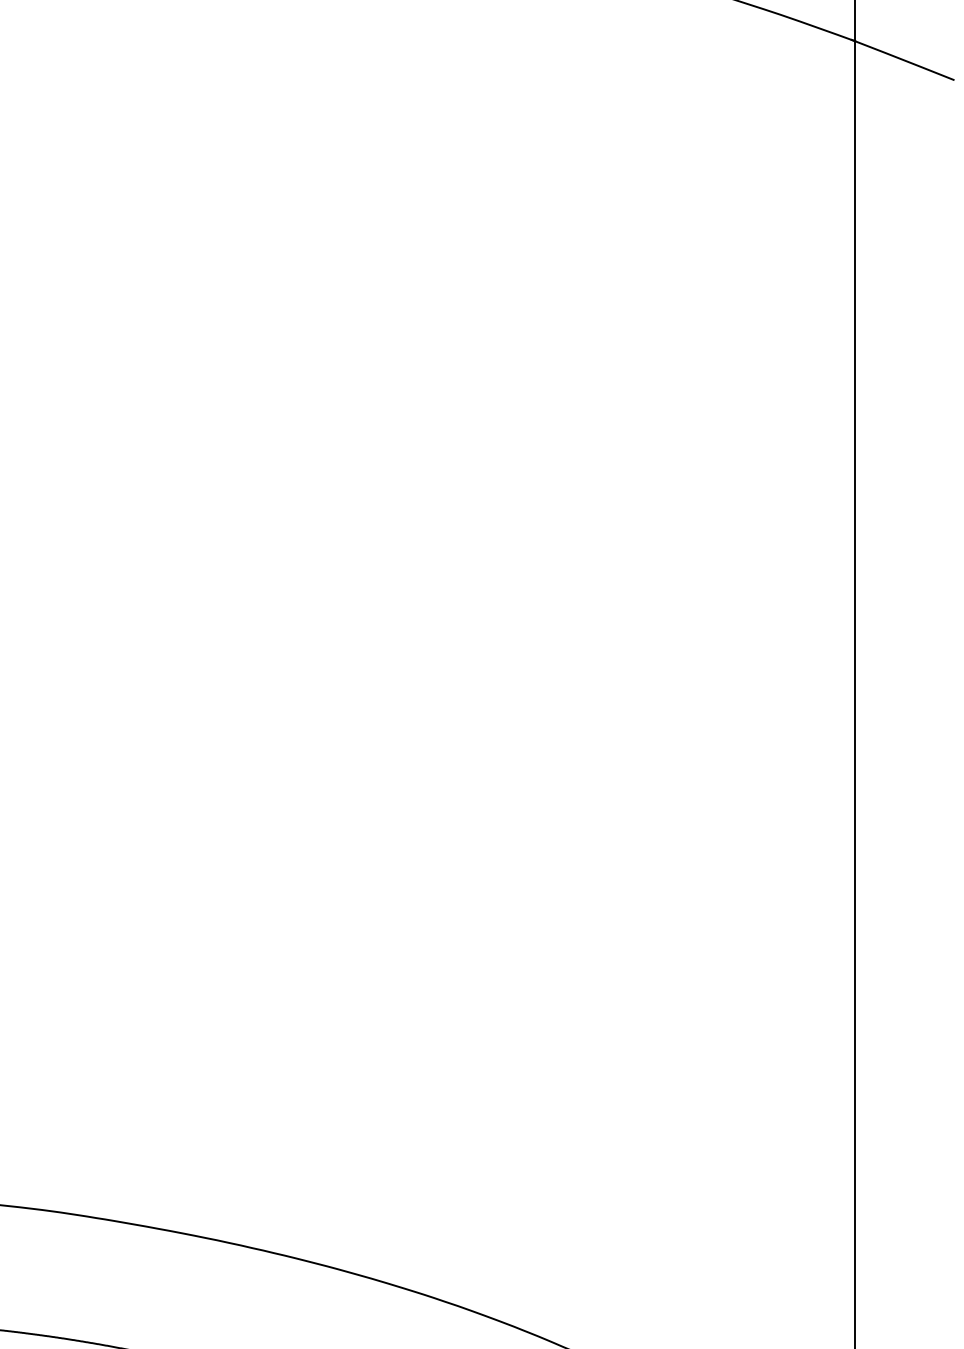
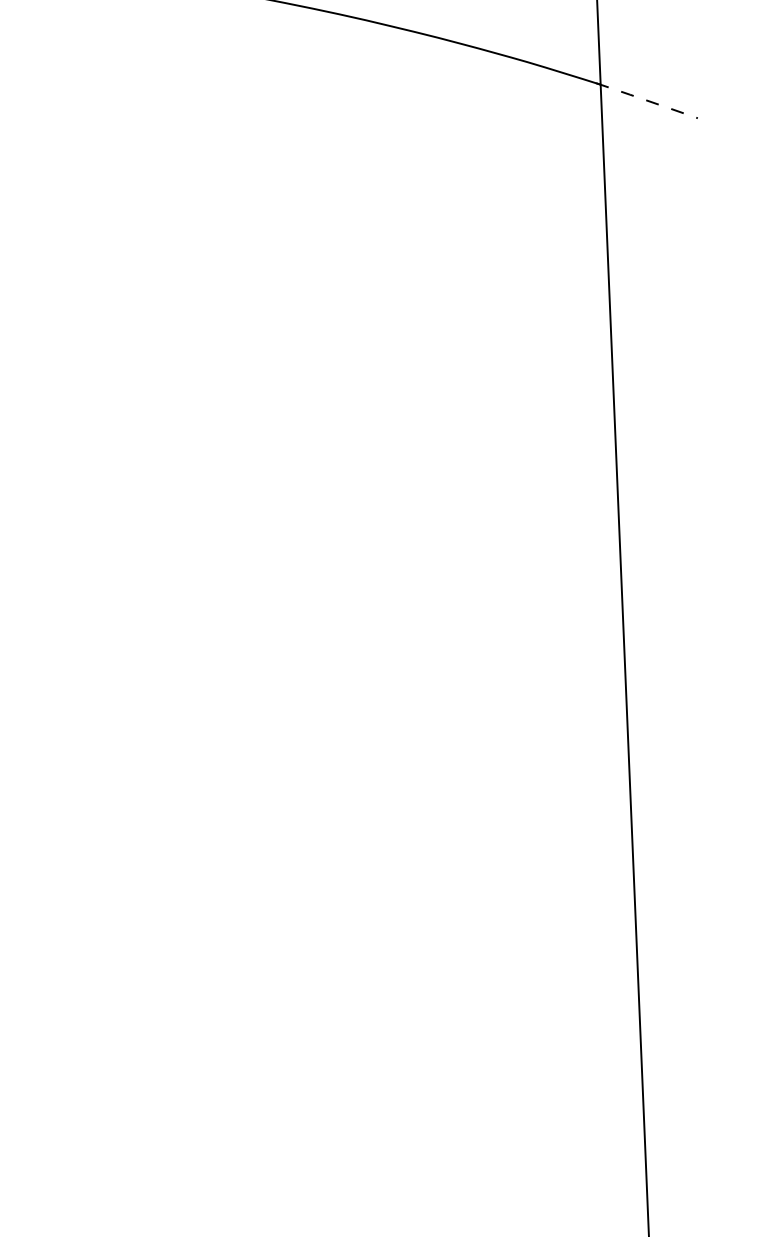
line: (902, 59) -> (646, 100), solid -> dashed

